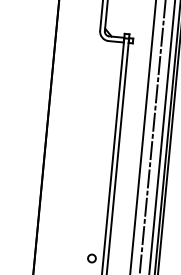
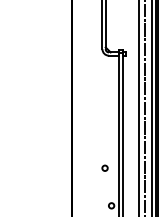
circle: (86, 202) -> (104, 167), added

